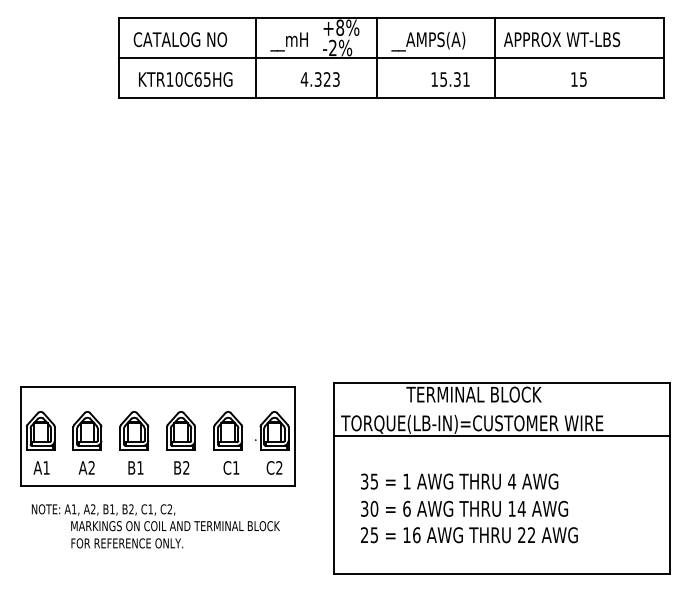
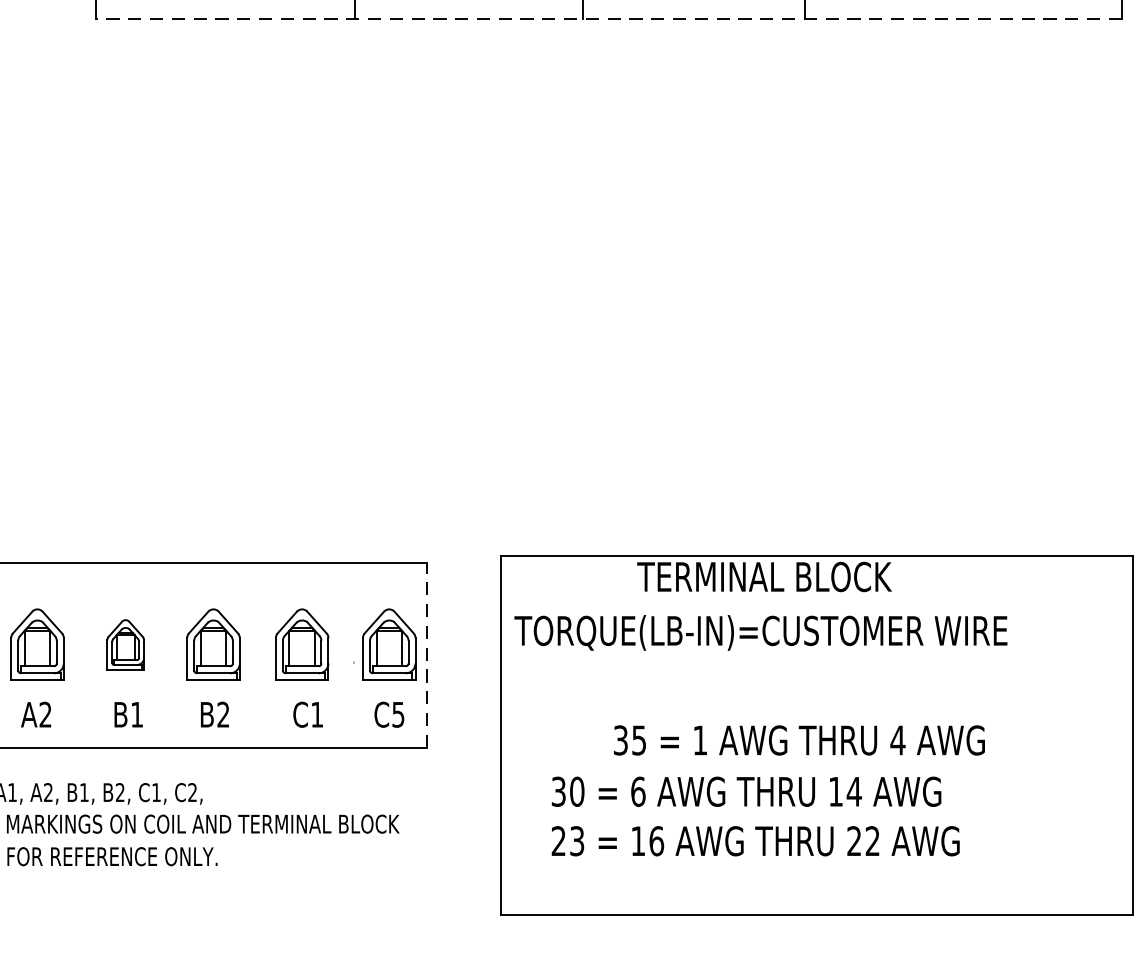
line: (391, 97) -> (609, 18), solid -> dashed
part: (134, 430) -> (125, 644), size x0.7
line: (294, 435) -> (426, 653), solid -> dashed
line: (501, 436) -> (816, 655), removed
text: (279, 467) -> (398, 713), C2 -> C5
text: (459, 481) -> (799, 740), moved
text: (374, 534) -> (577, 839), 25 -> 23

